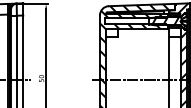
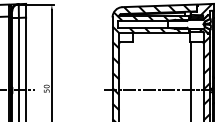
hatch: (168, 22) -> (189, 25), removed

